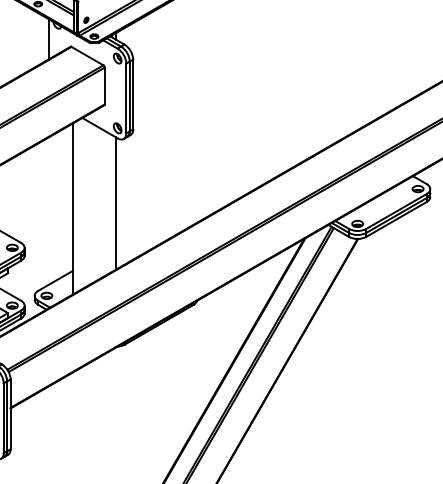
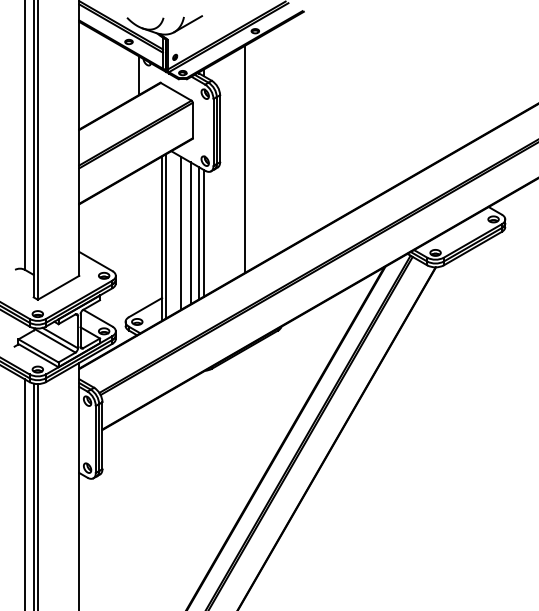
line: (159, 125) -> (245, 158), added
line: (91, 202) -> (180, 232), added
line: (102, 203) -> (190, 233), added
line: (111, 203) -> (199, 233), added
line: (77, 206) -> (166, 236), added

